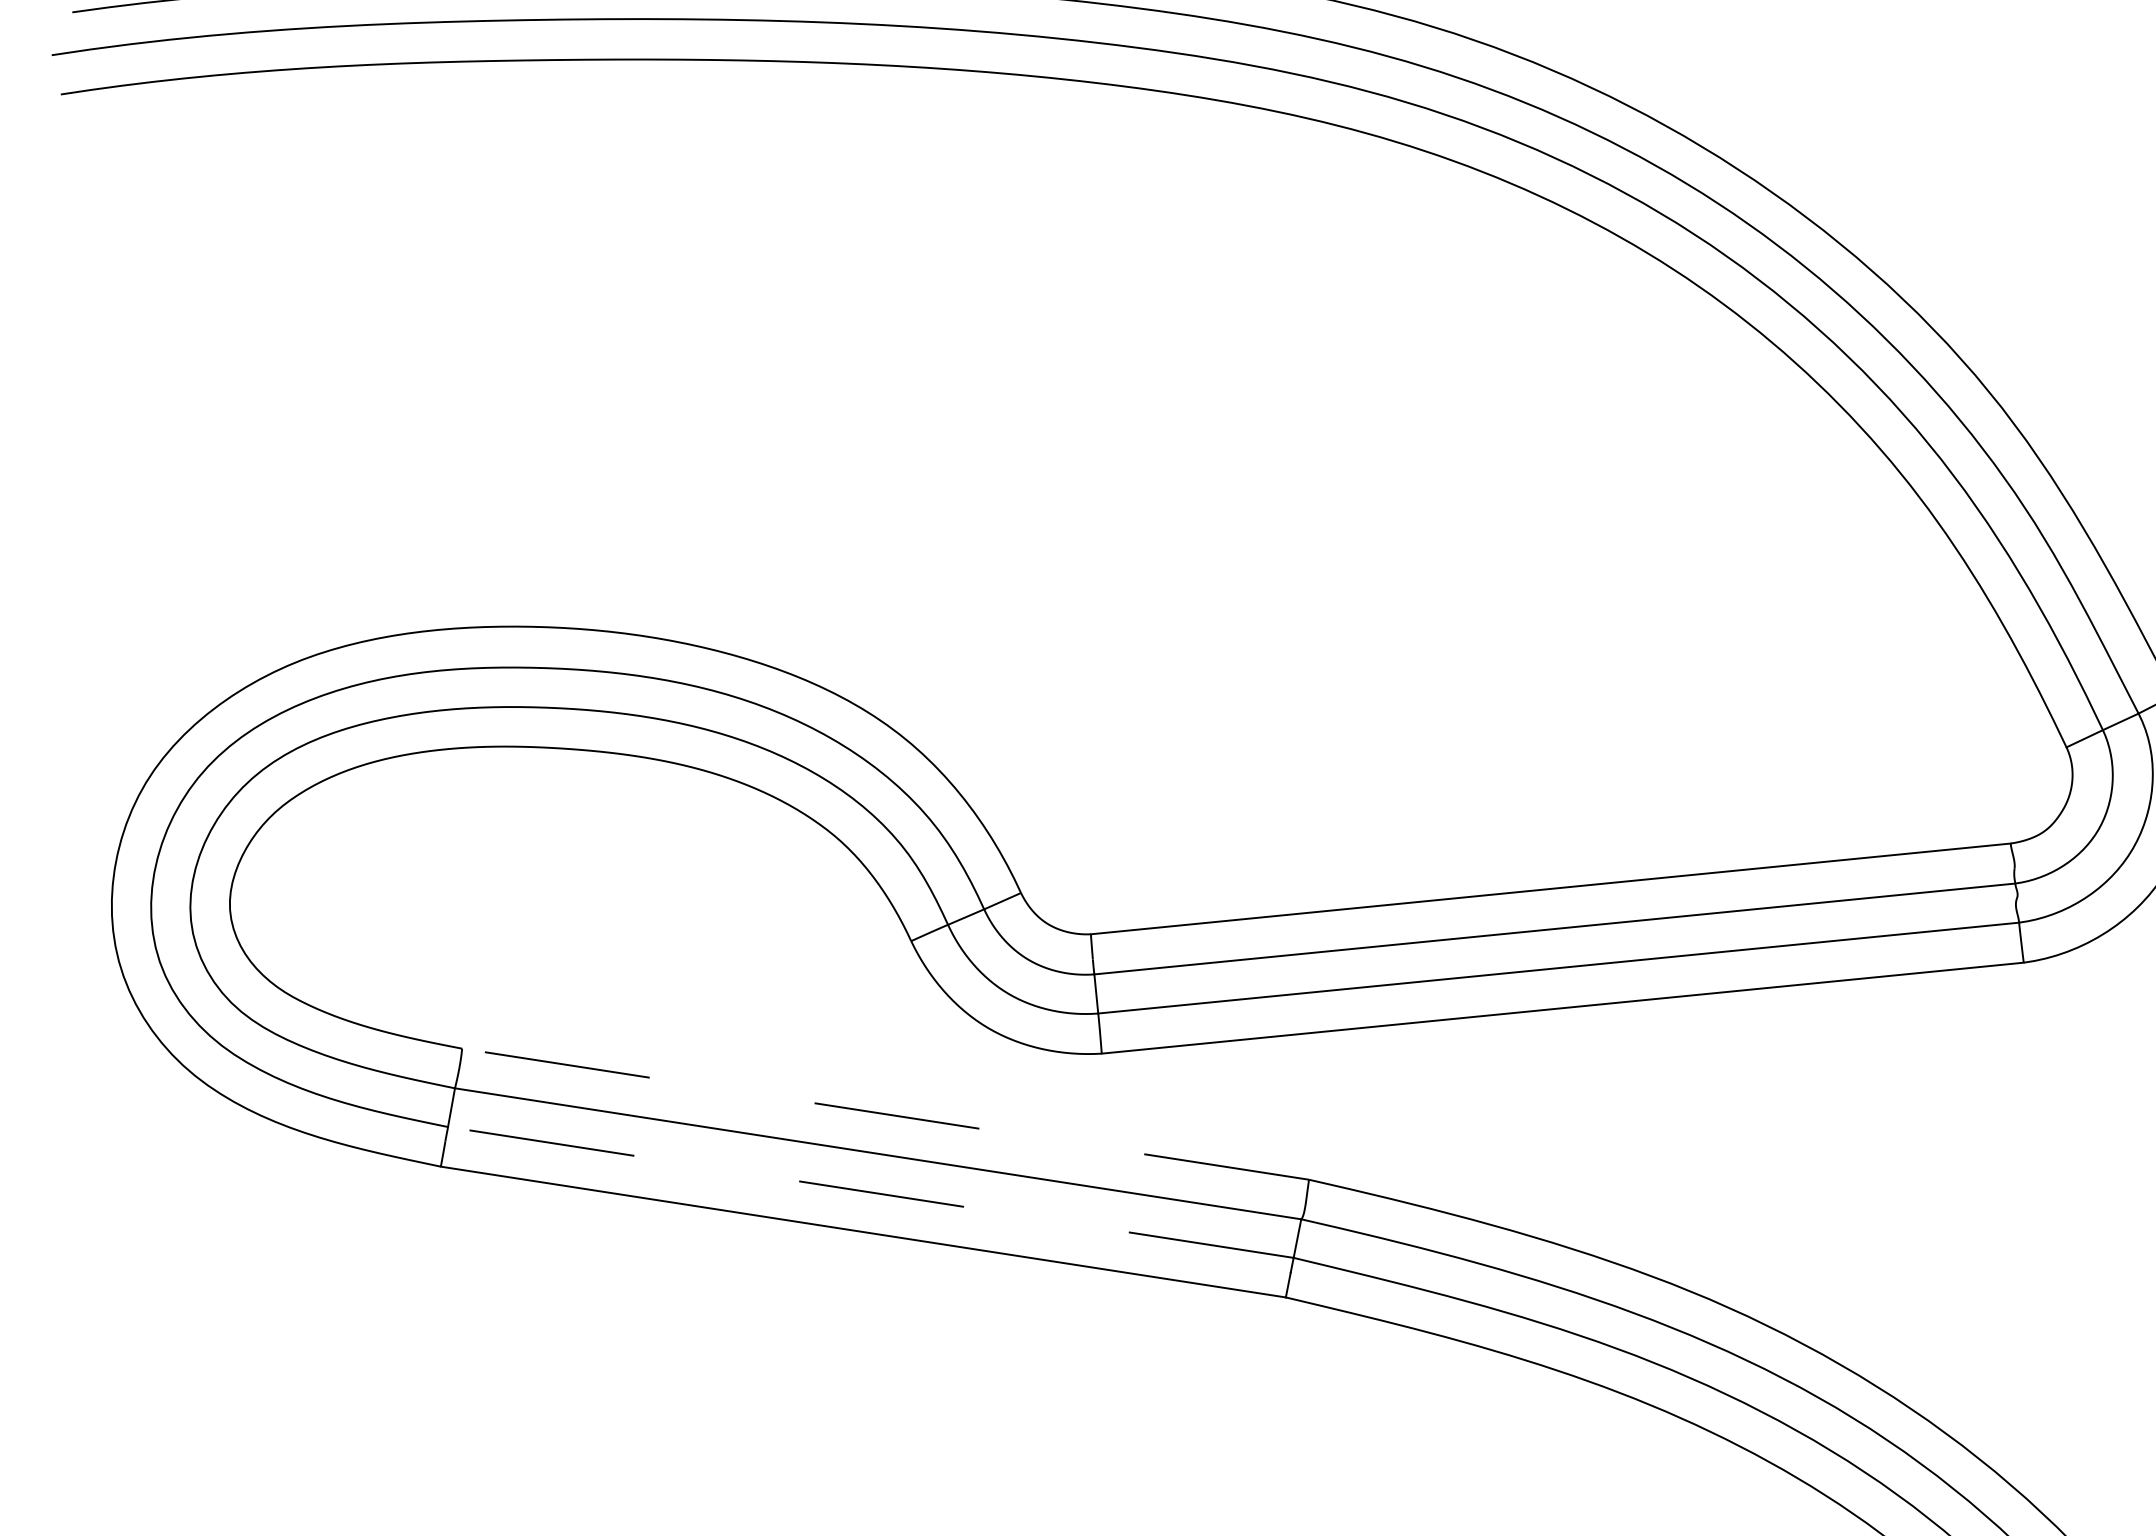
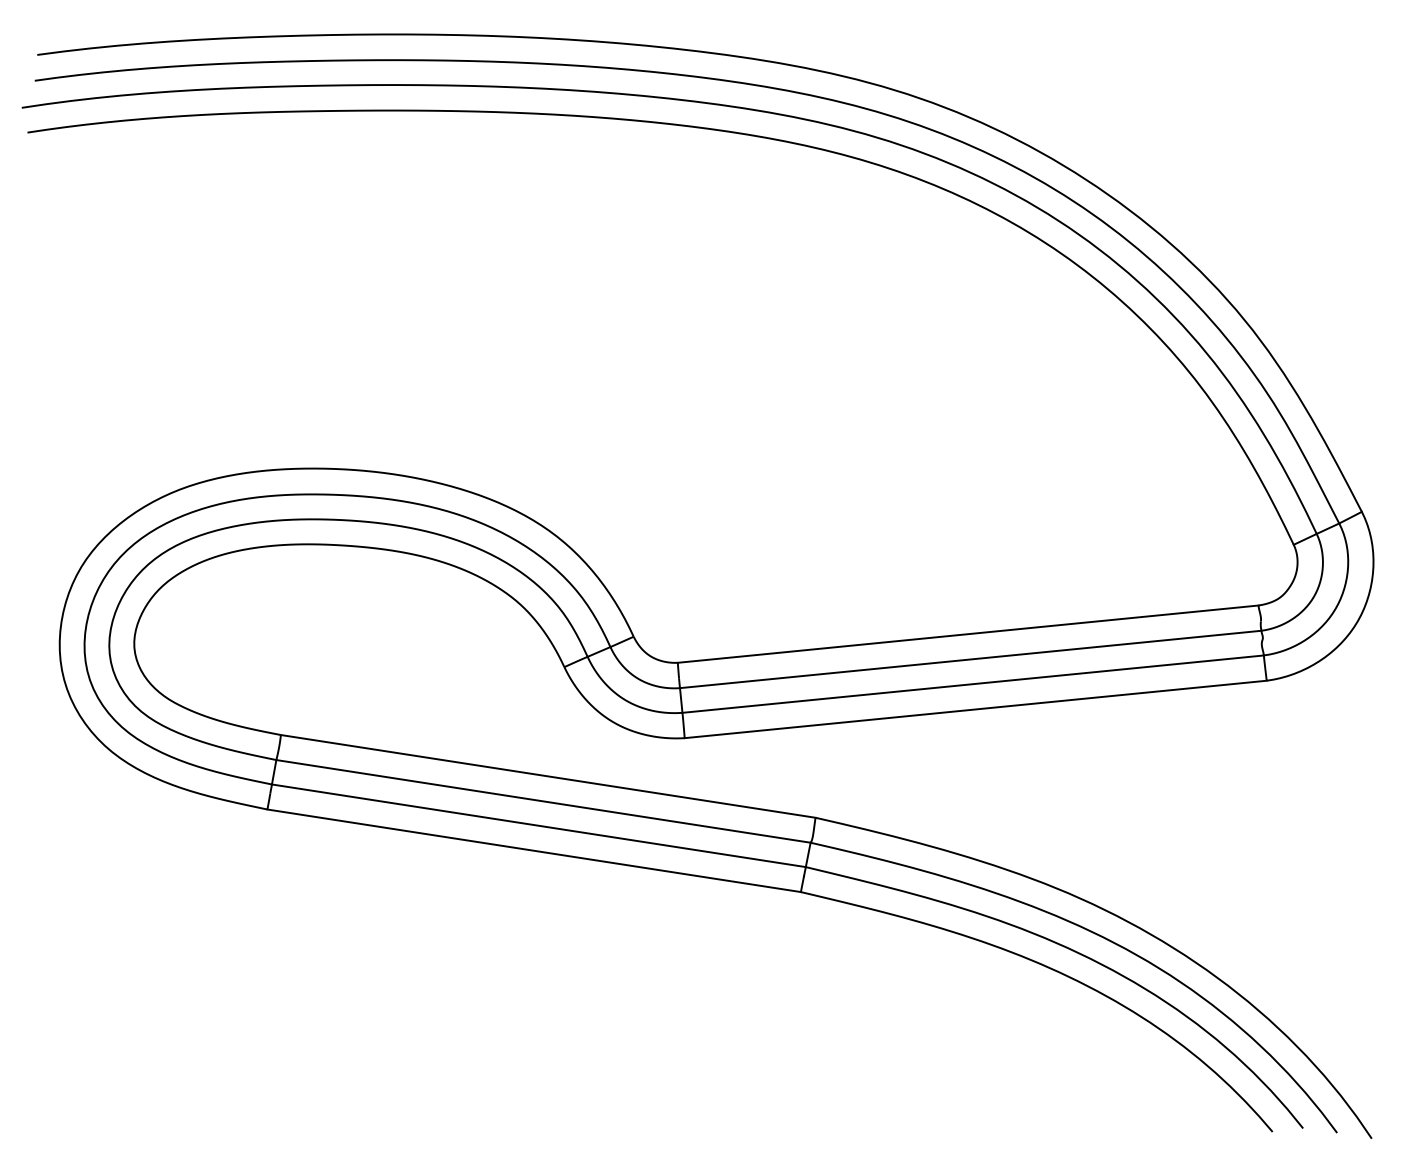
line: (886, 1114) -> (548, 776), dashed -> solid
line: (870, 1191) -> (538, 825), dashed -> solid

